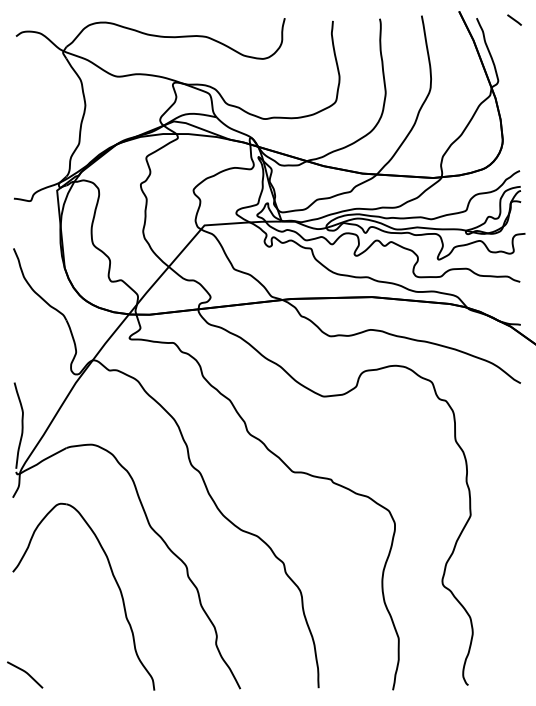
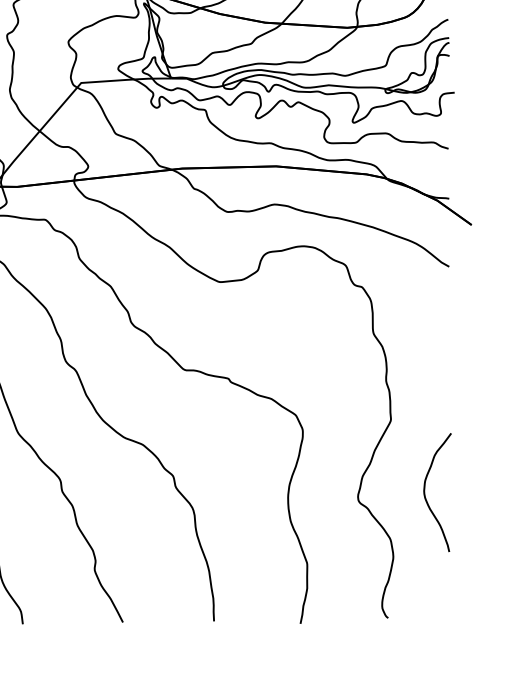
curve: (500, 577) -> (425, 492), added

